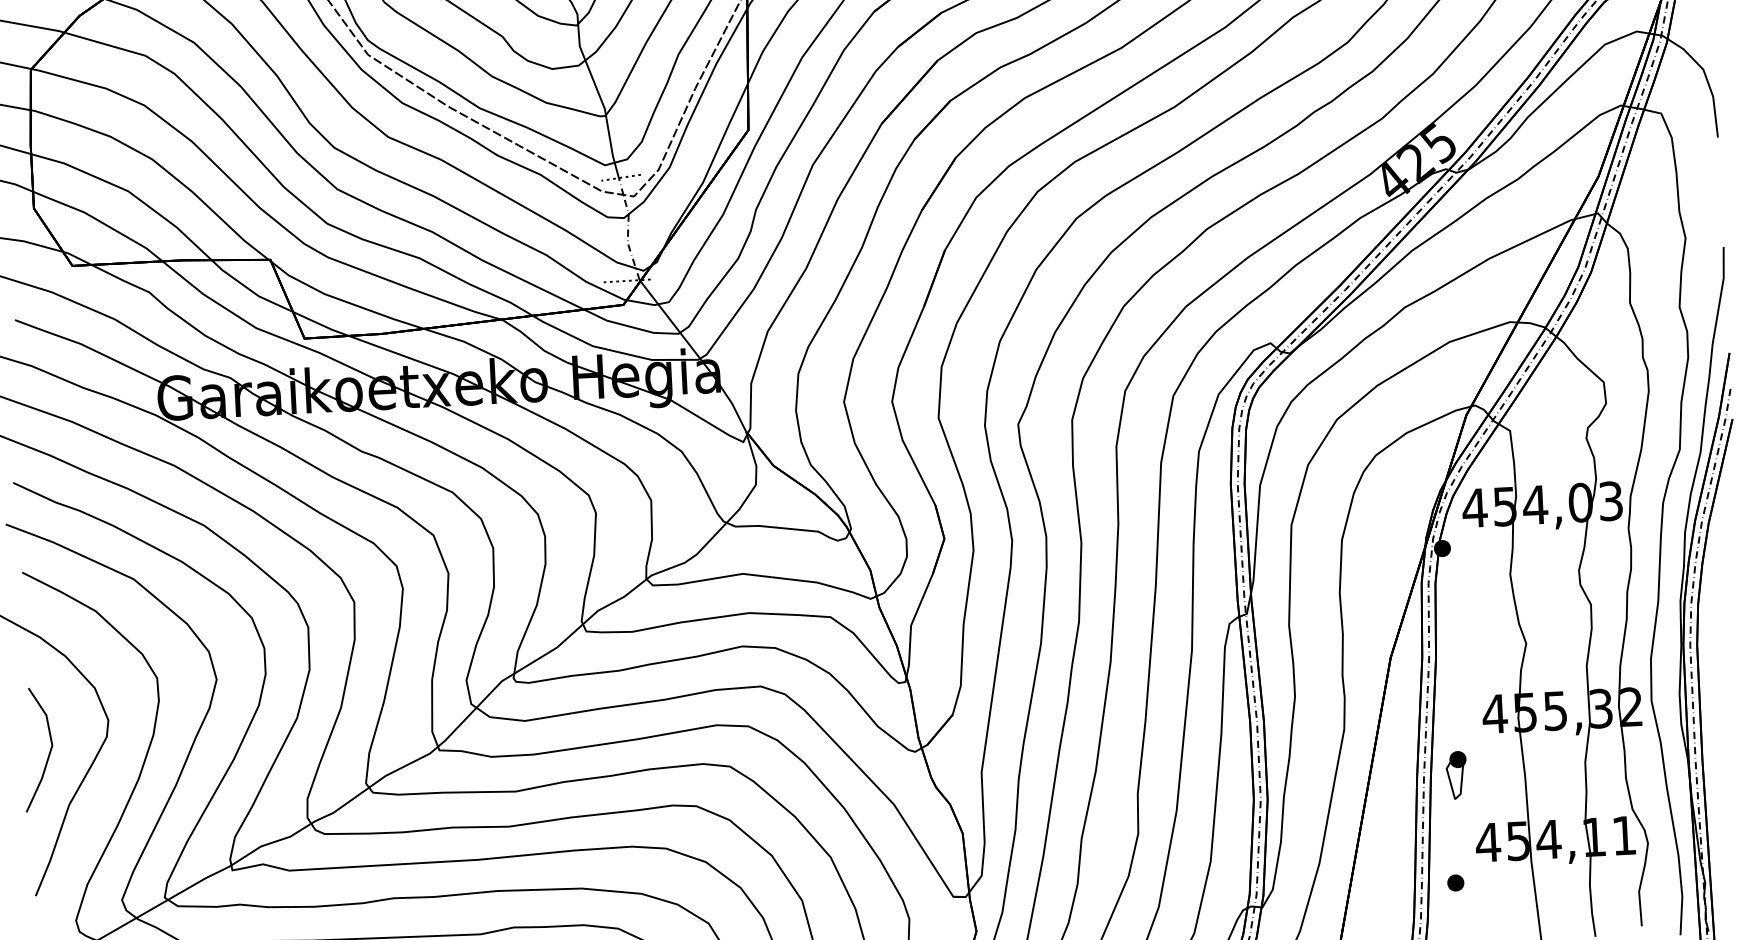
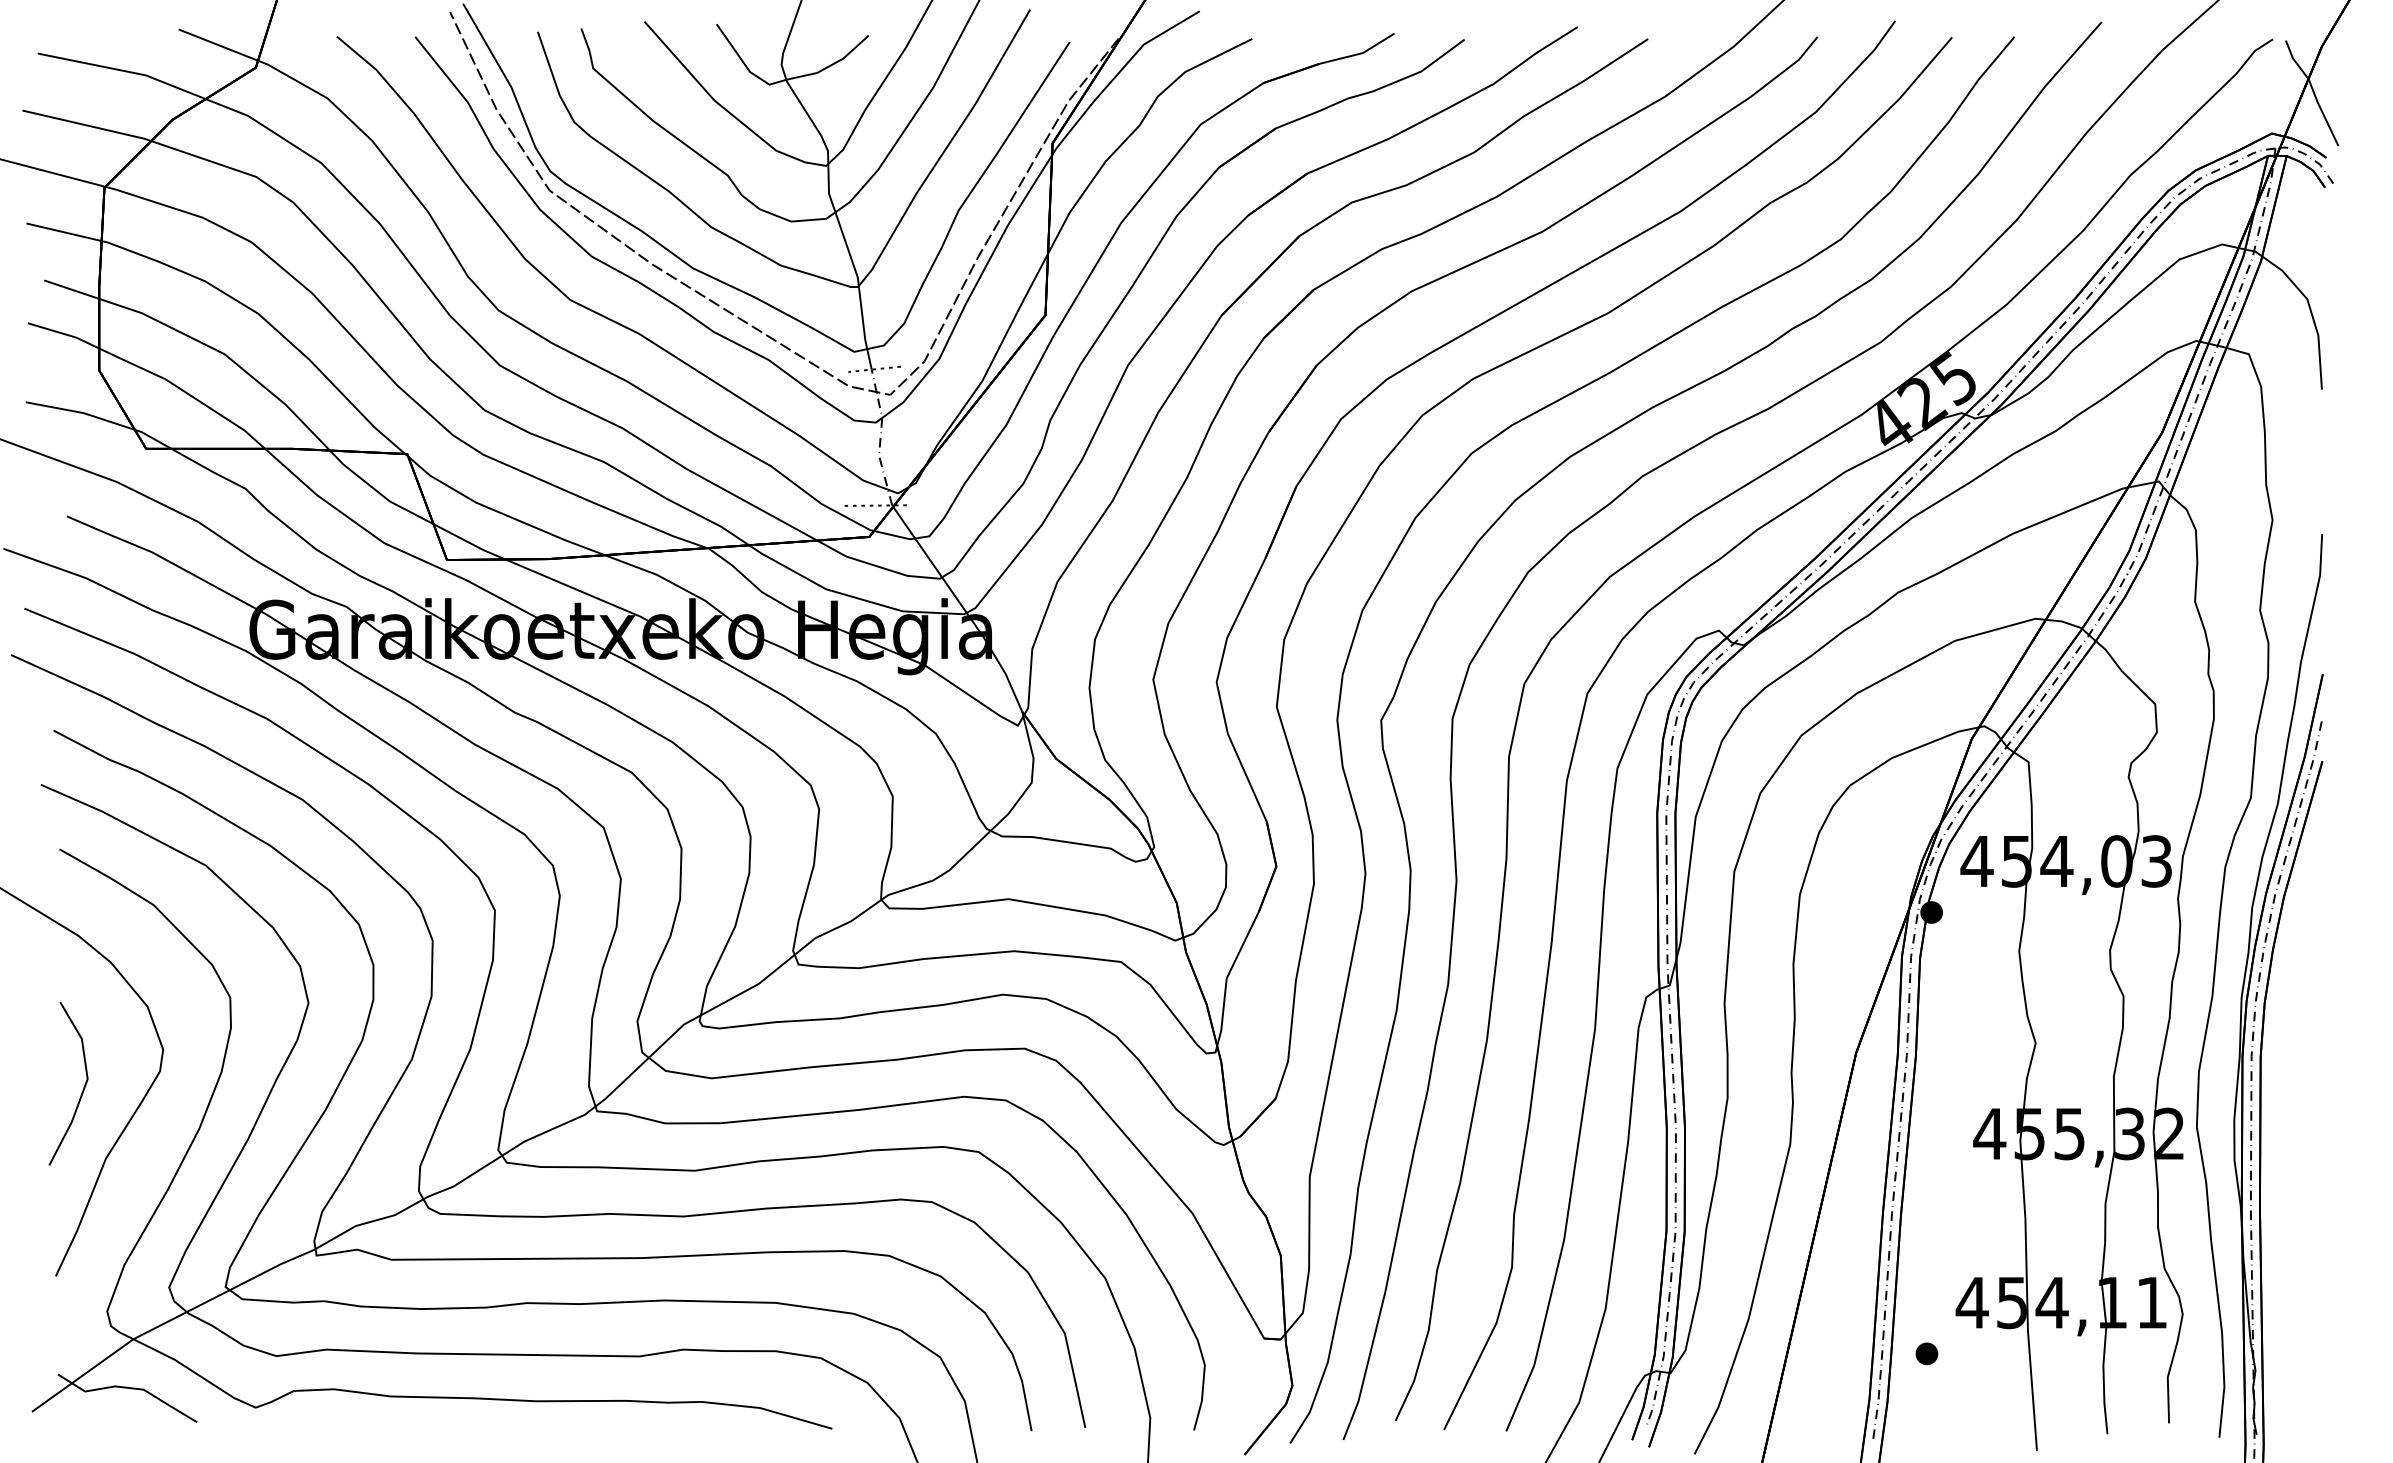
part: (1456, 774) -> (1935, 1211), removed

